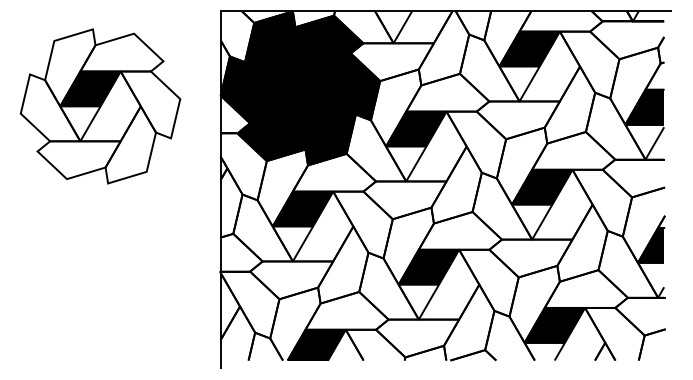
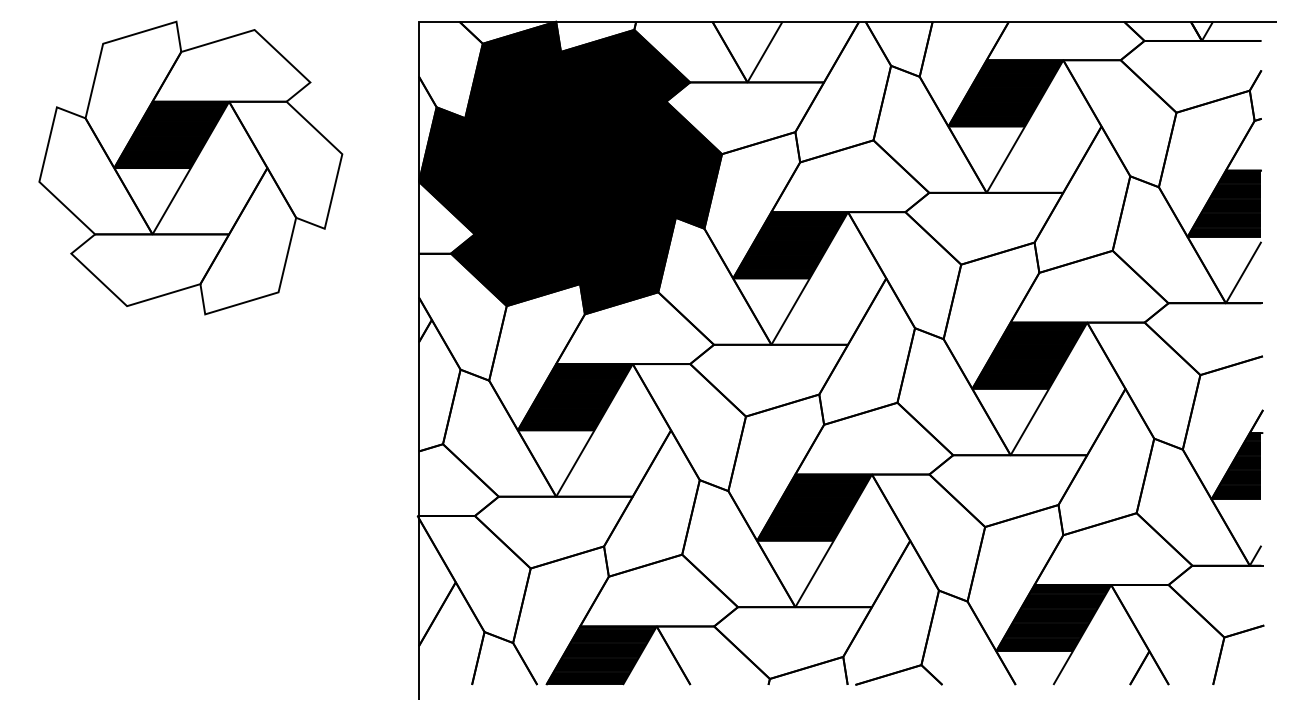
part: (100, 106) -> (190, 168), moved

